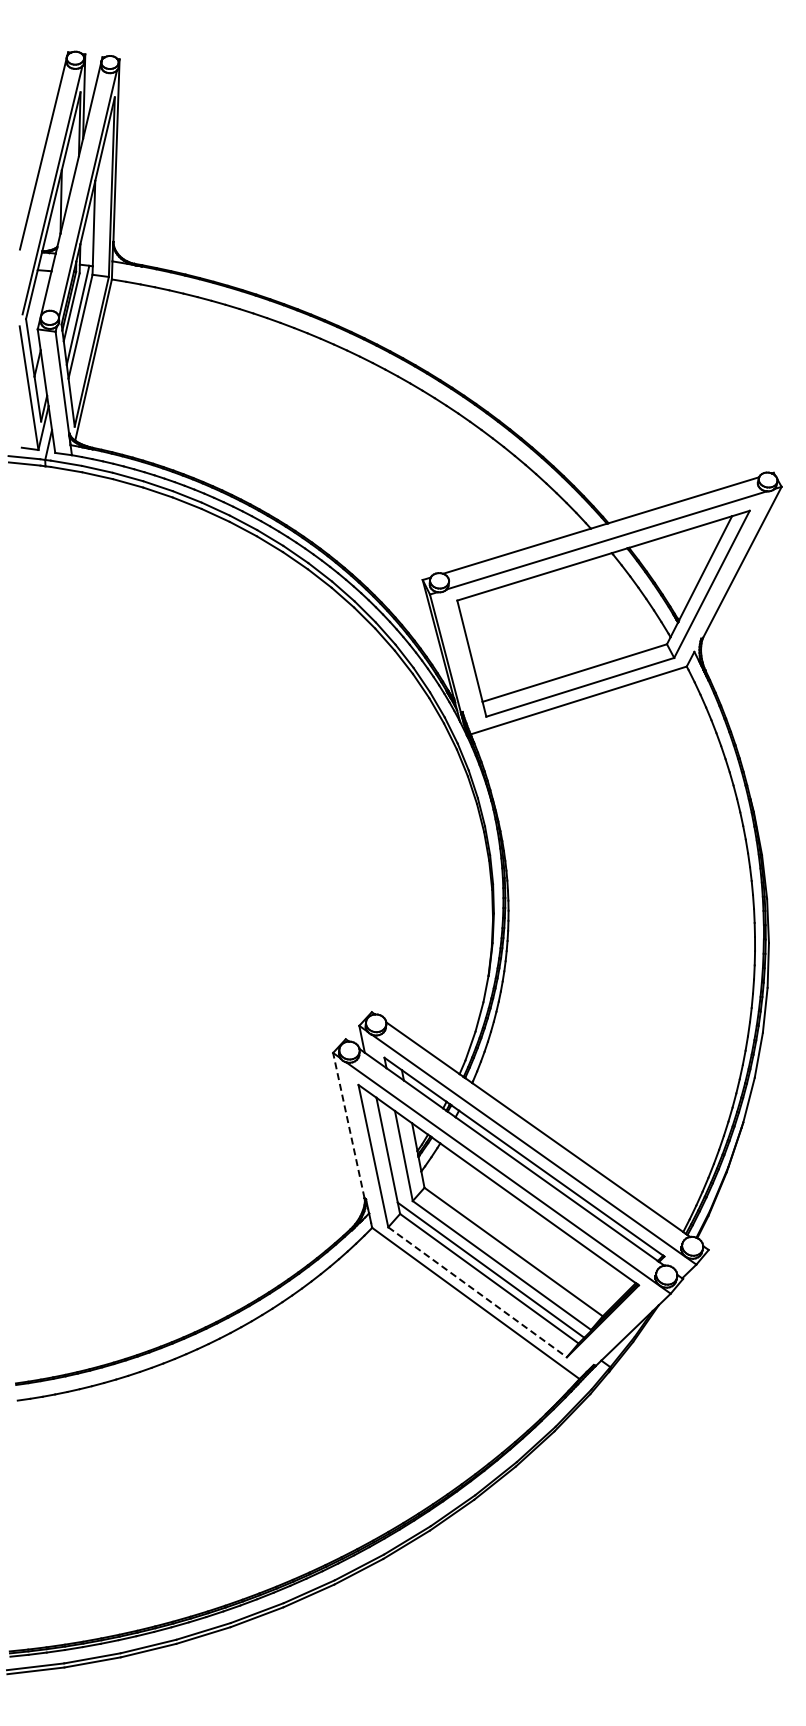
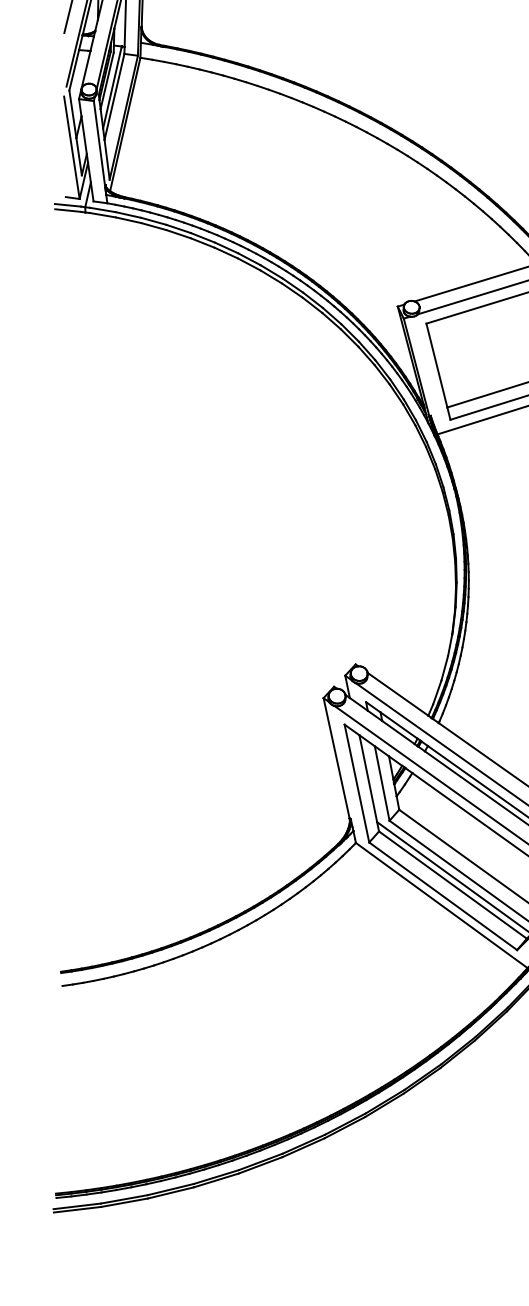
line: (348, 1125) -> (336, 758), dashed -> solid
line: (478, 1292) -> (443, 896), dashed -> solid

